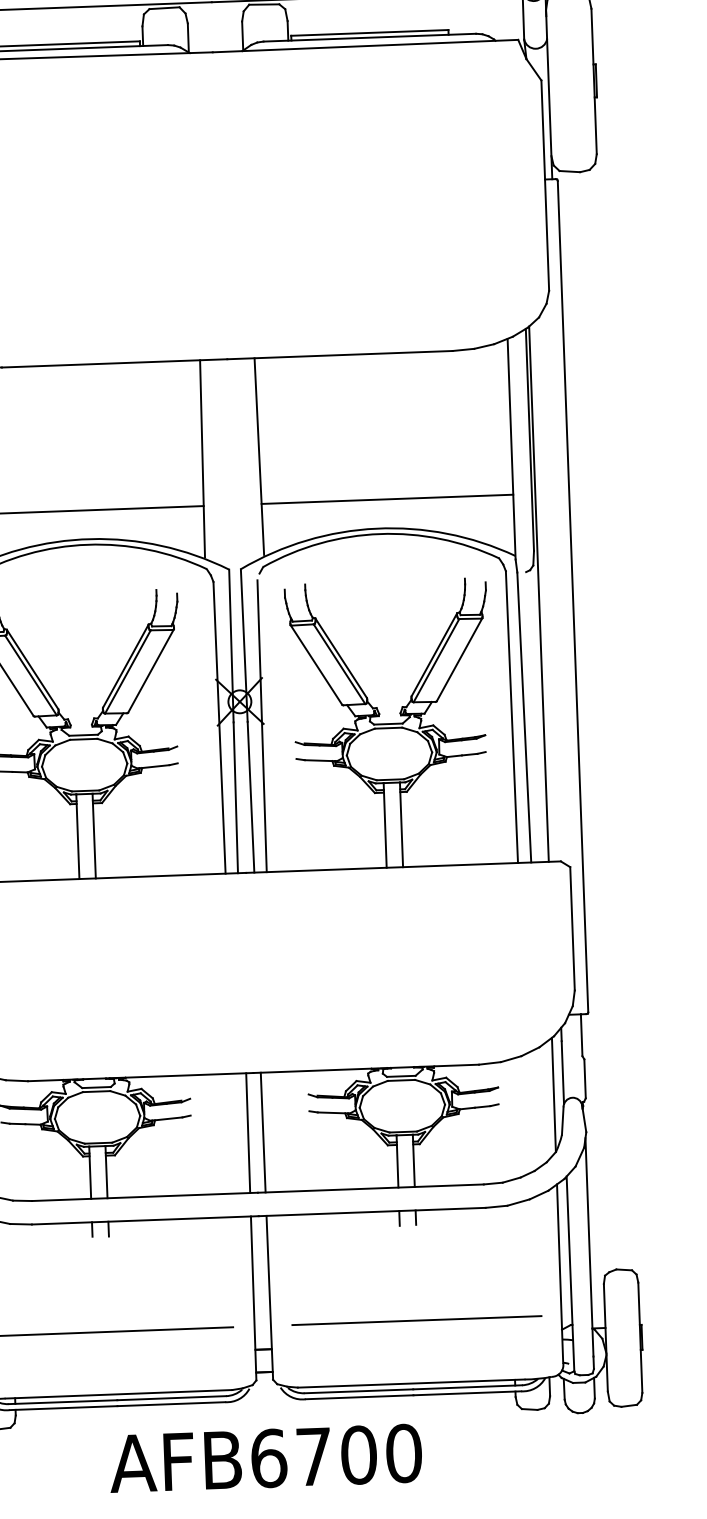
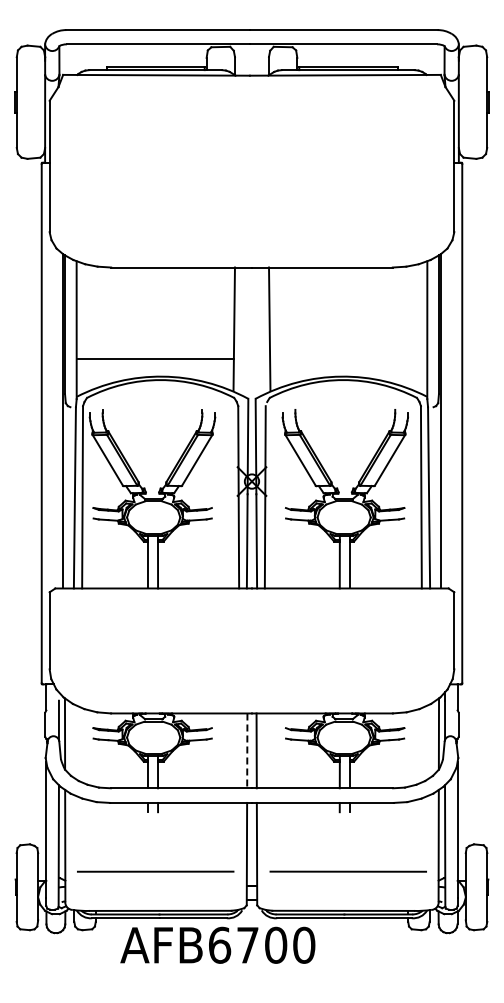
line: (387, 499) -> (348, 358), removed
line: (248, 1134) -> (247, 751), solid -> dashed
text: (265, 1457) -> (217, 944), moved

